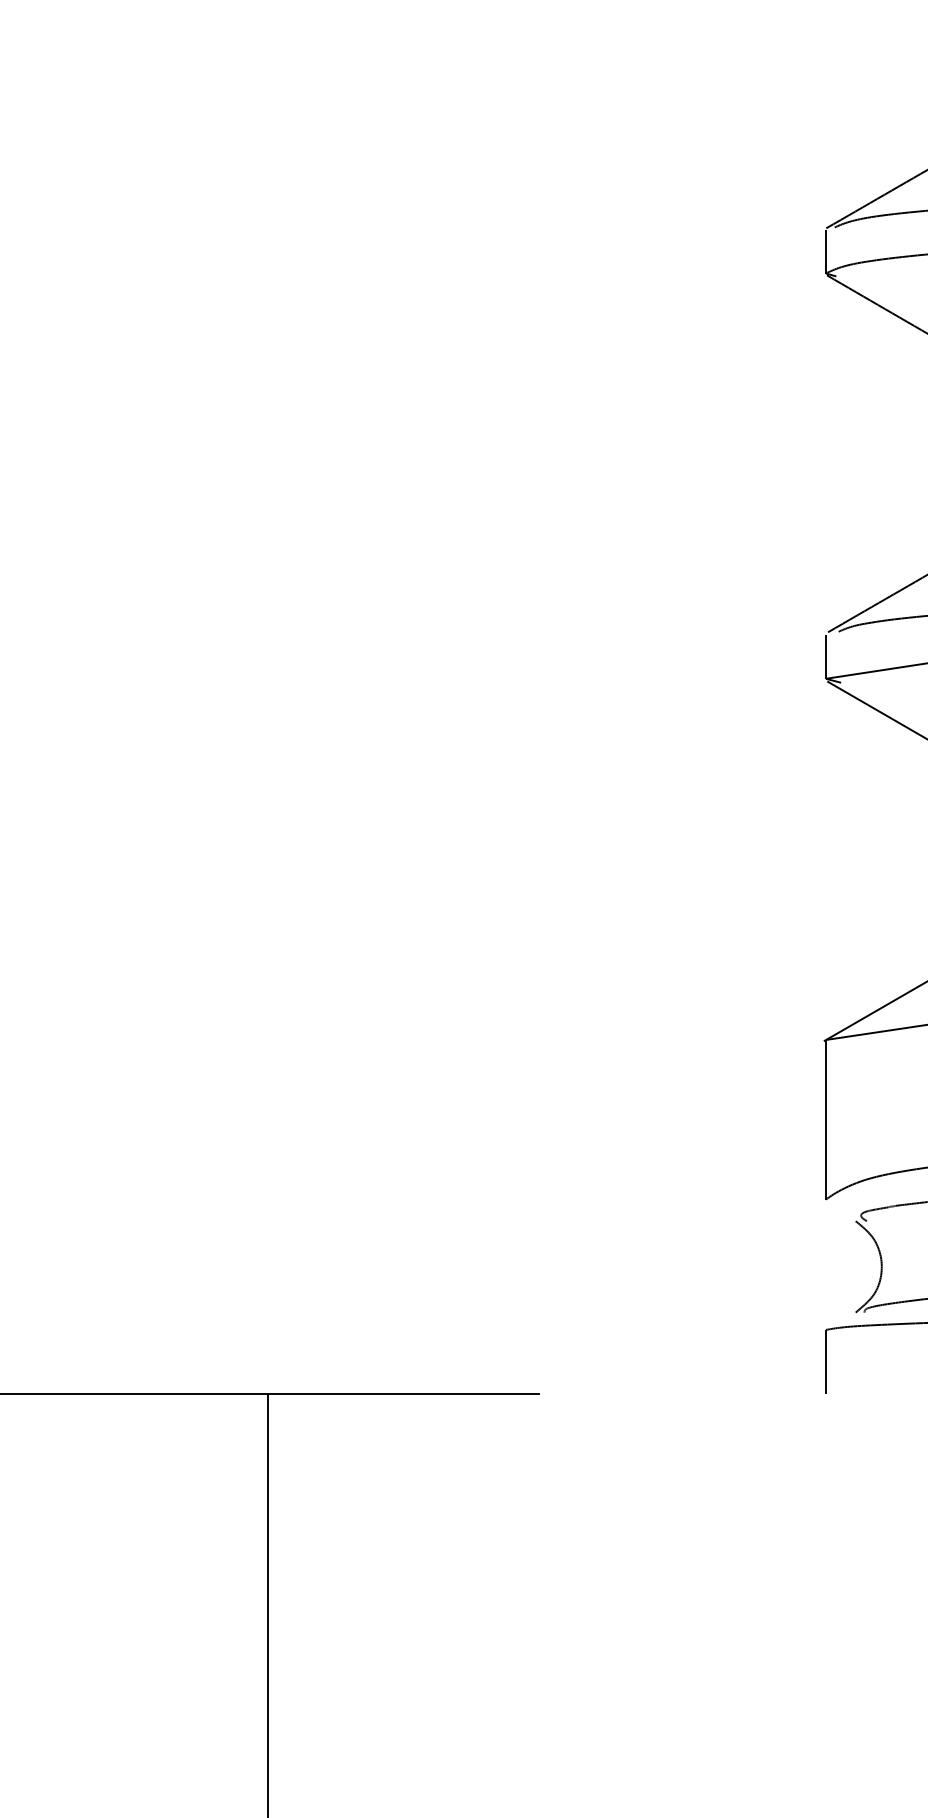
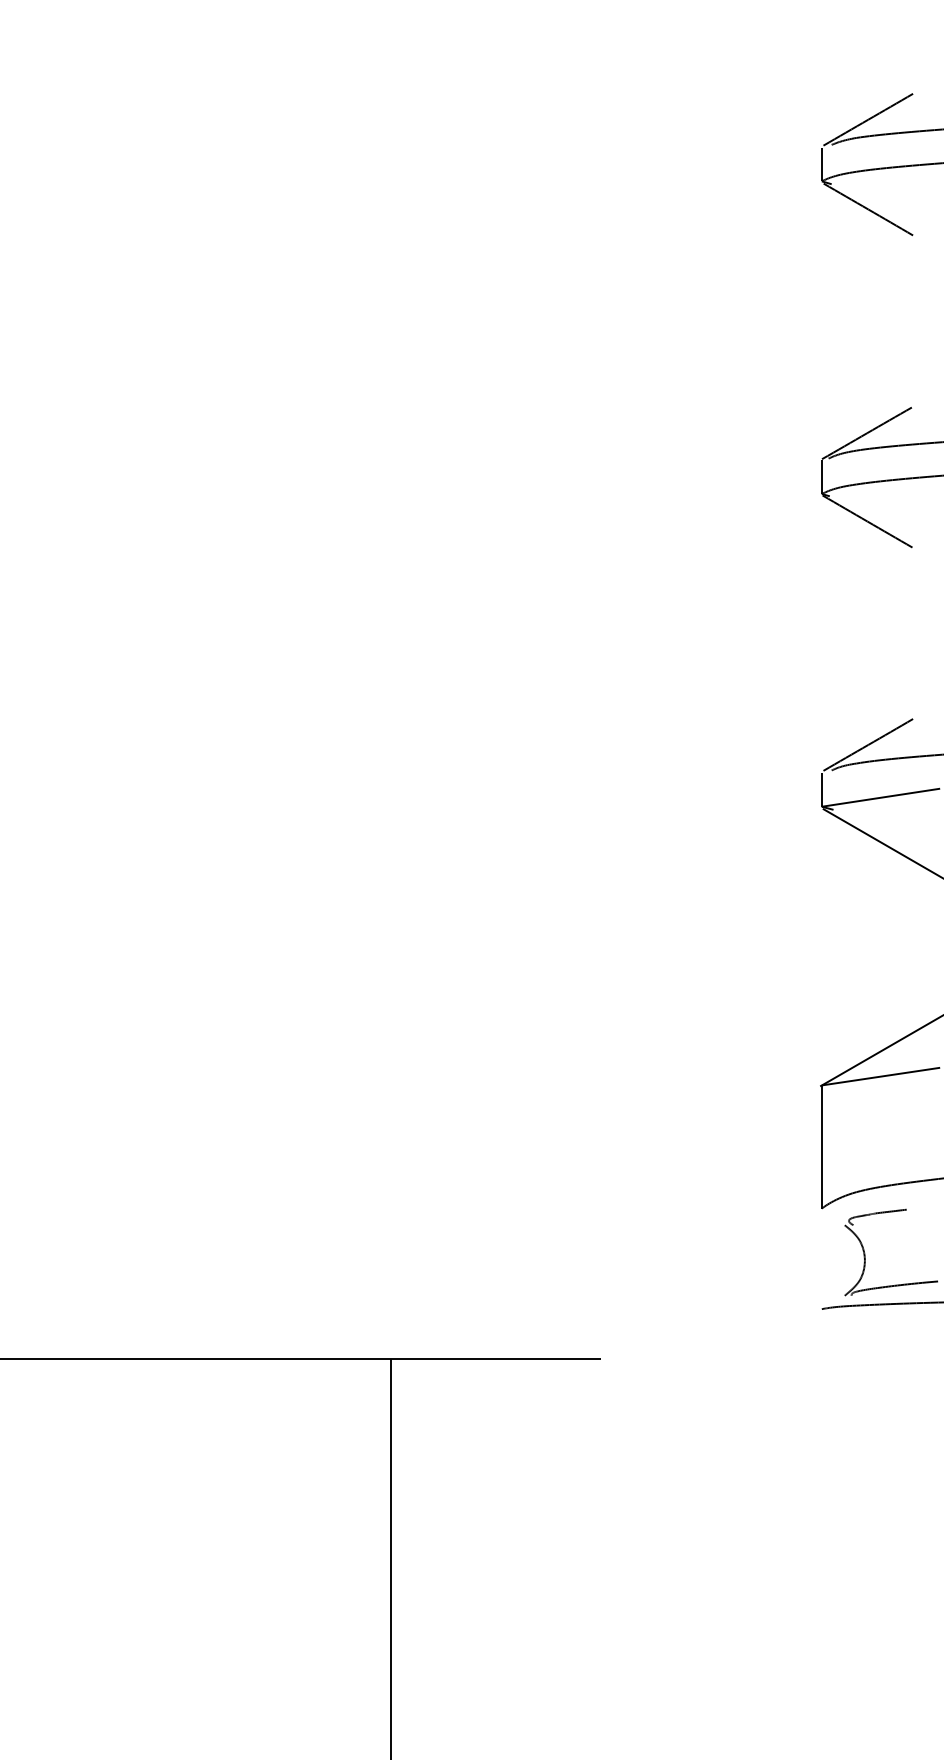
line: (825, 1361) -> (821, 1333), removed

